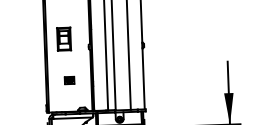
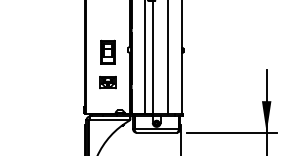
part: (63, 38) -> (107, 51), moved
part: (69, 80) -> (107, 82), size x1.67

